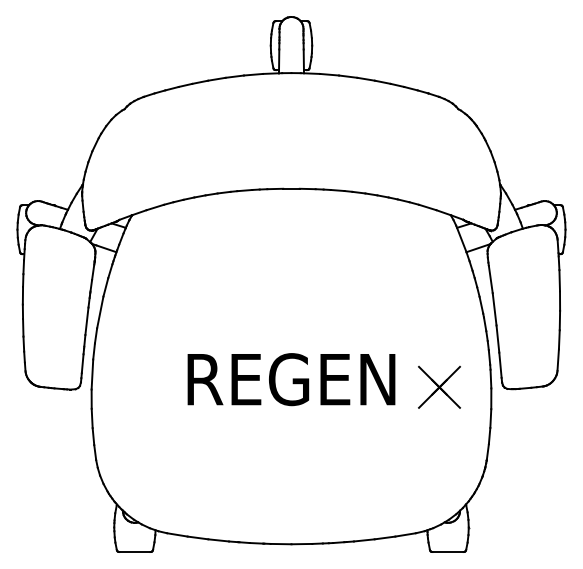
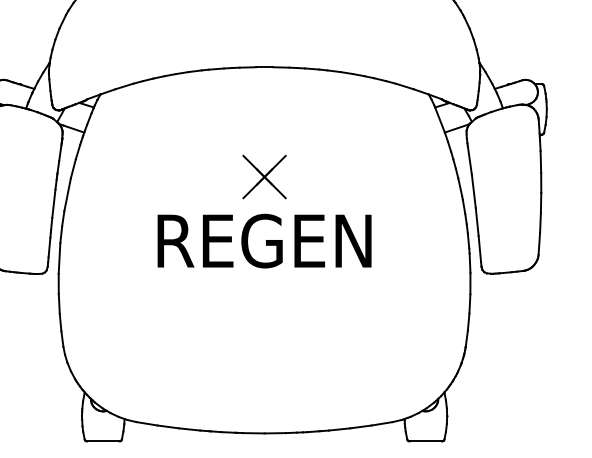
text: (291, 379) -> (264, 241), moved
part: (439, 387) -> (264, 177), moved

